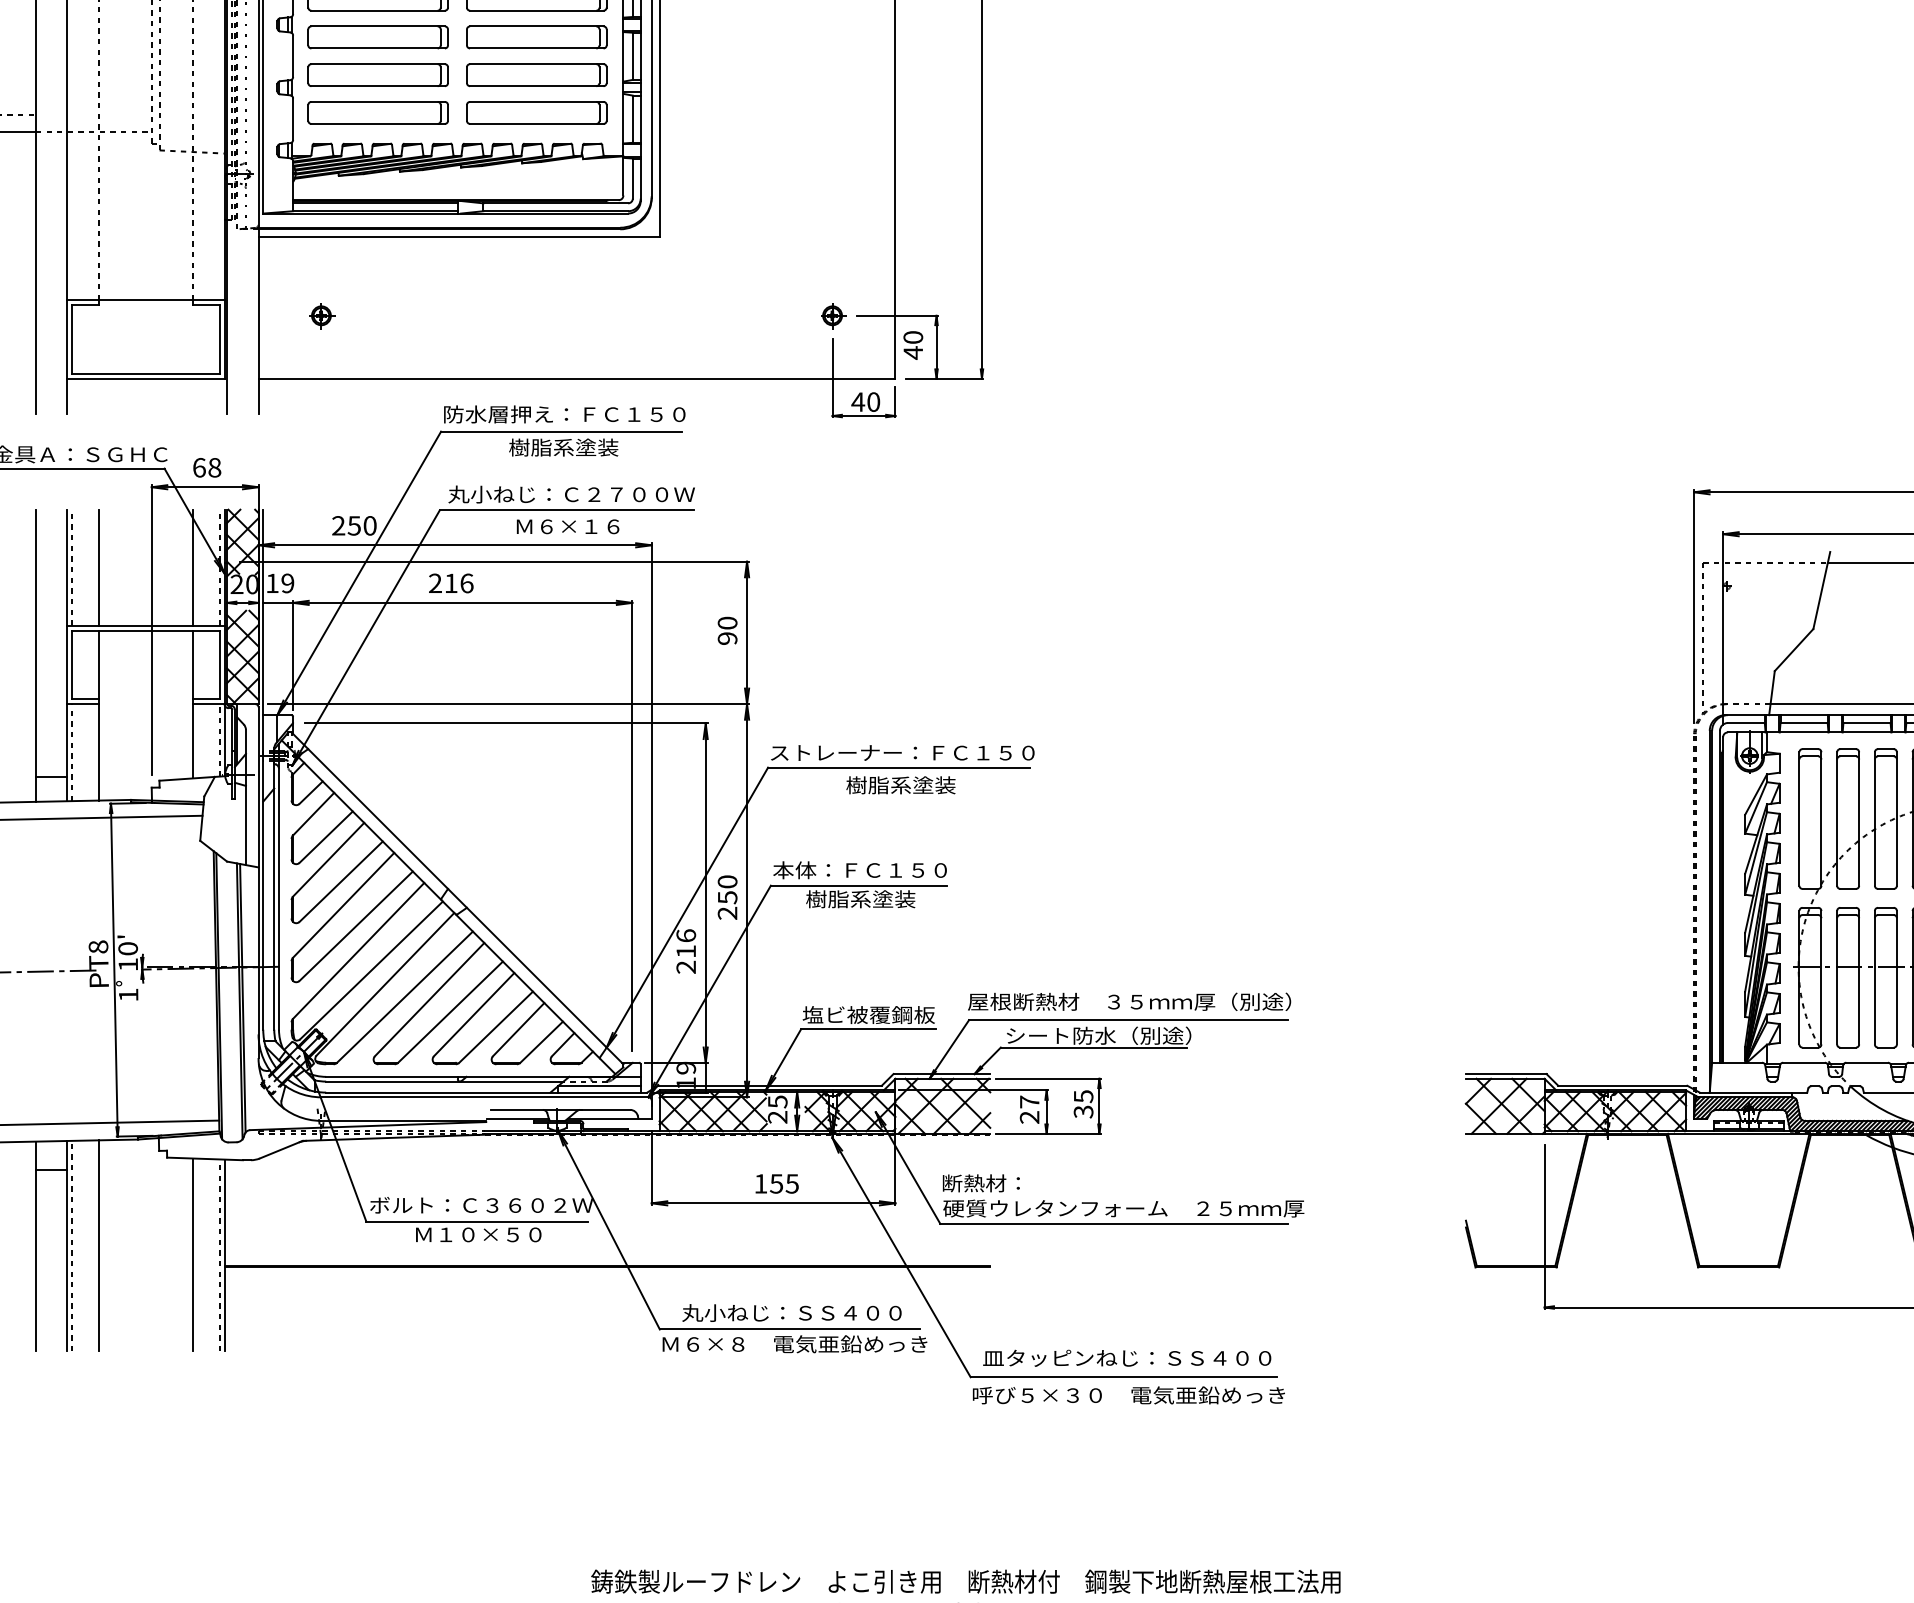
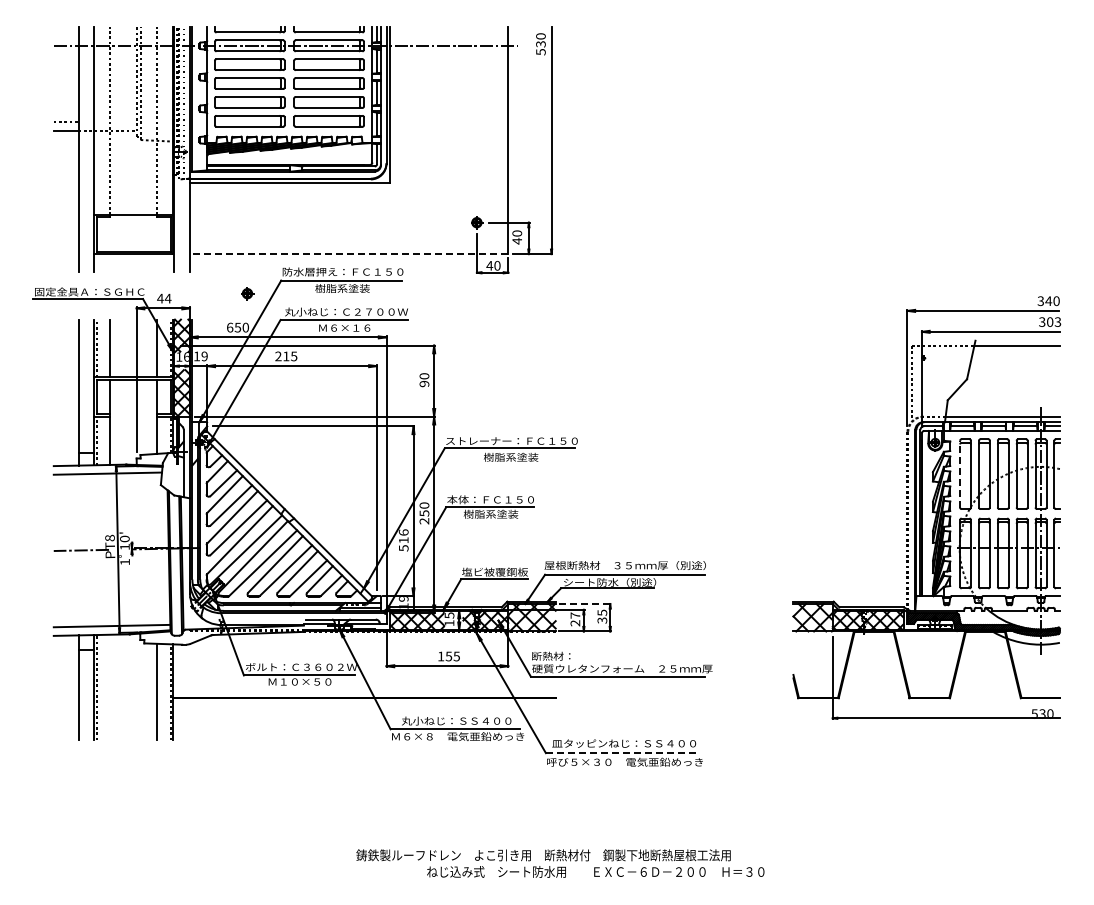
part: (321, 315) -> (247, 293), moved
line: (575, 379) -> (348, 254), solid -> dashed
text: (207, 467) -> (164, 298), 68 -> 44
text: (339, 525) -> (230, 327), 250 -> 650
text: (243, 583) -> (182, 356), 20 -> 16
text: (467, 583) -> (294, 356), 216 -> 215
line: (1800, 817) -> (960, 473), solid -> dashed
text: (685, 967) -> (403, 548), 216 -> 516
line: (1049, 1077) -> (585, 603), solid -> dashed
text: (777, 1117) -> (449, 623), 25 -> 15
line: (99, 1245) -> (110, 687), removed
line: (1123, 1377) -> (622, 753), solid -> dashed

